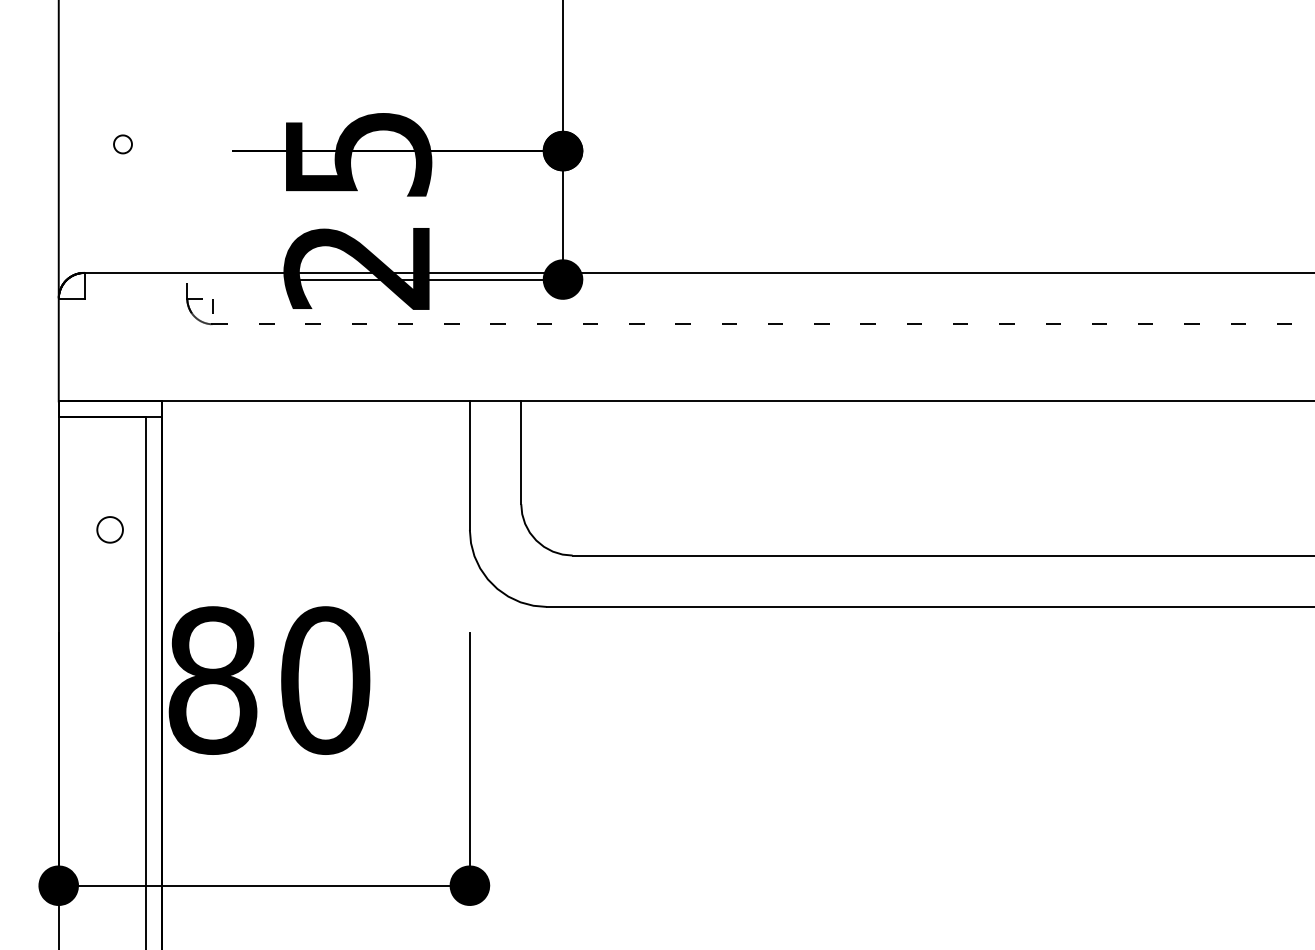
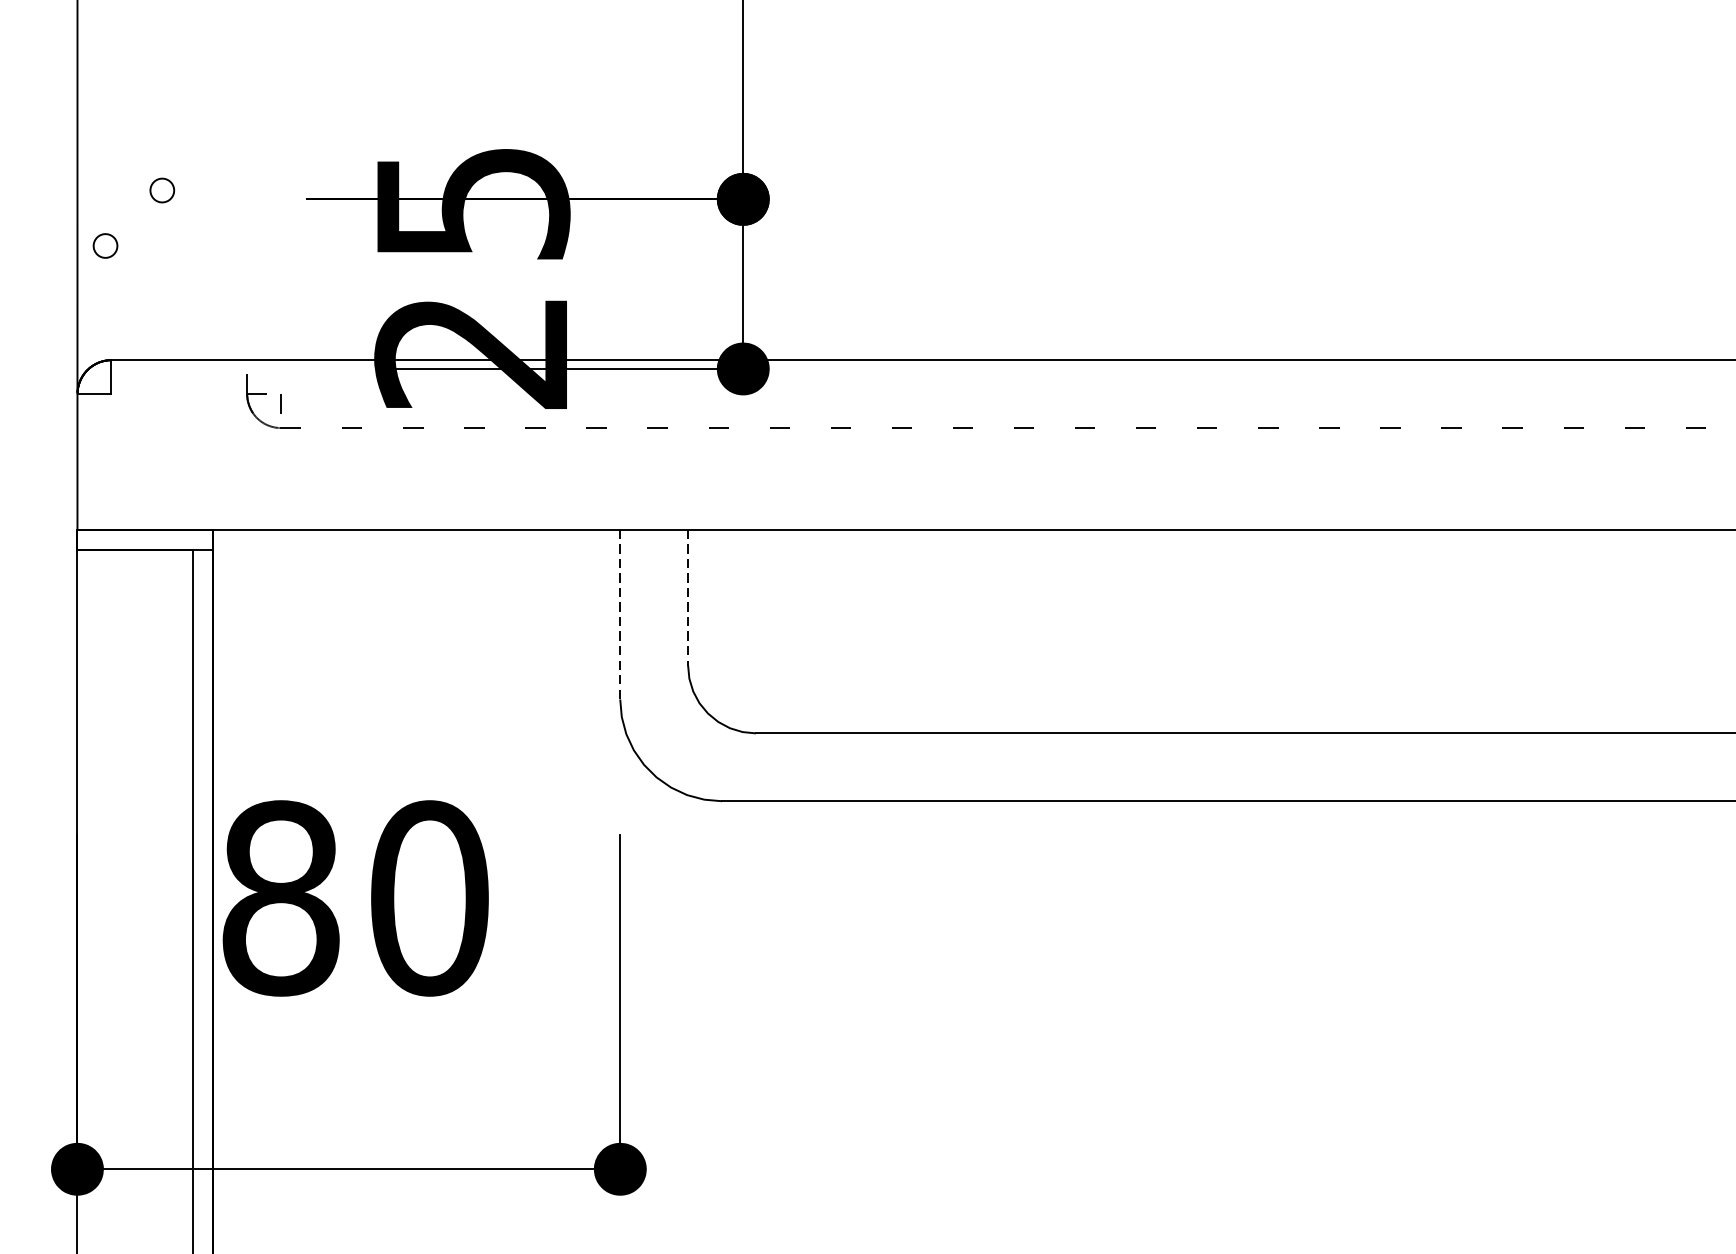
part: (79, 186) -> (104, 246), added
line: (521, 453) -> (688, 598), solid -> dashed
line: (469, 466) -> (619, 615), solid -> dashed
part: (109, 529) -> (144, 698), removed

